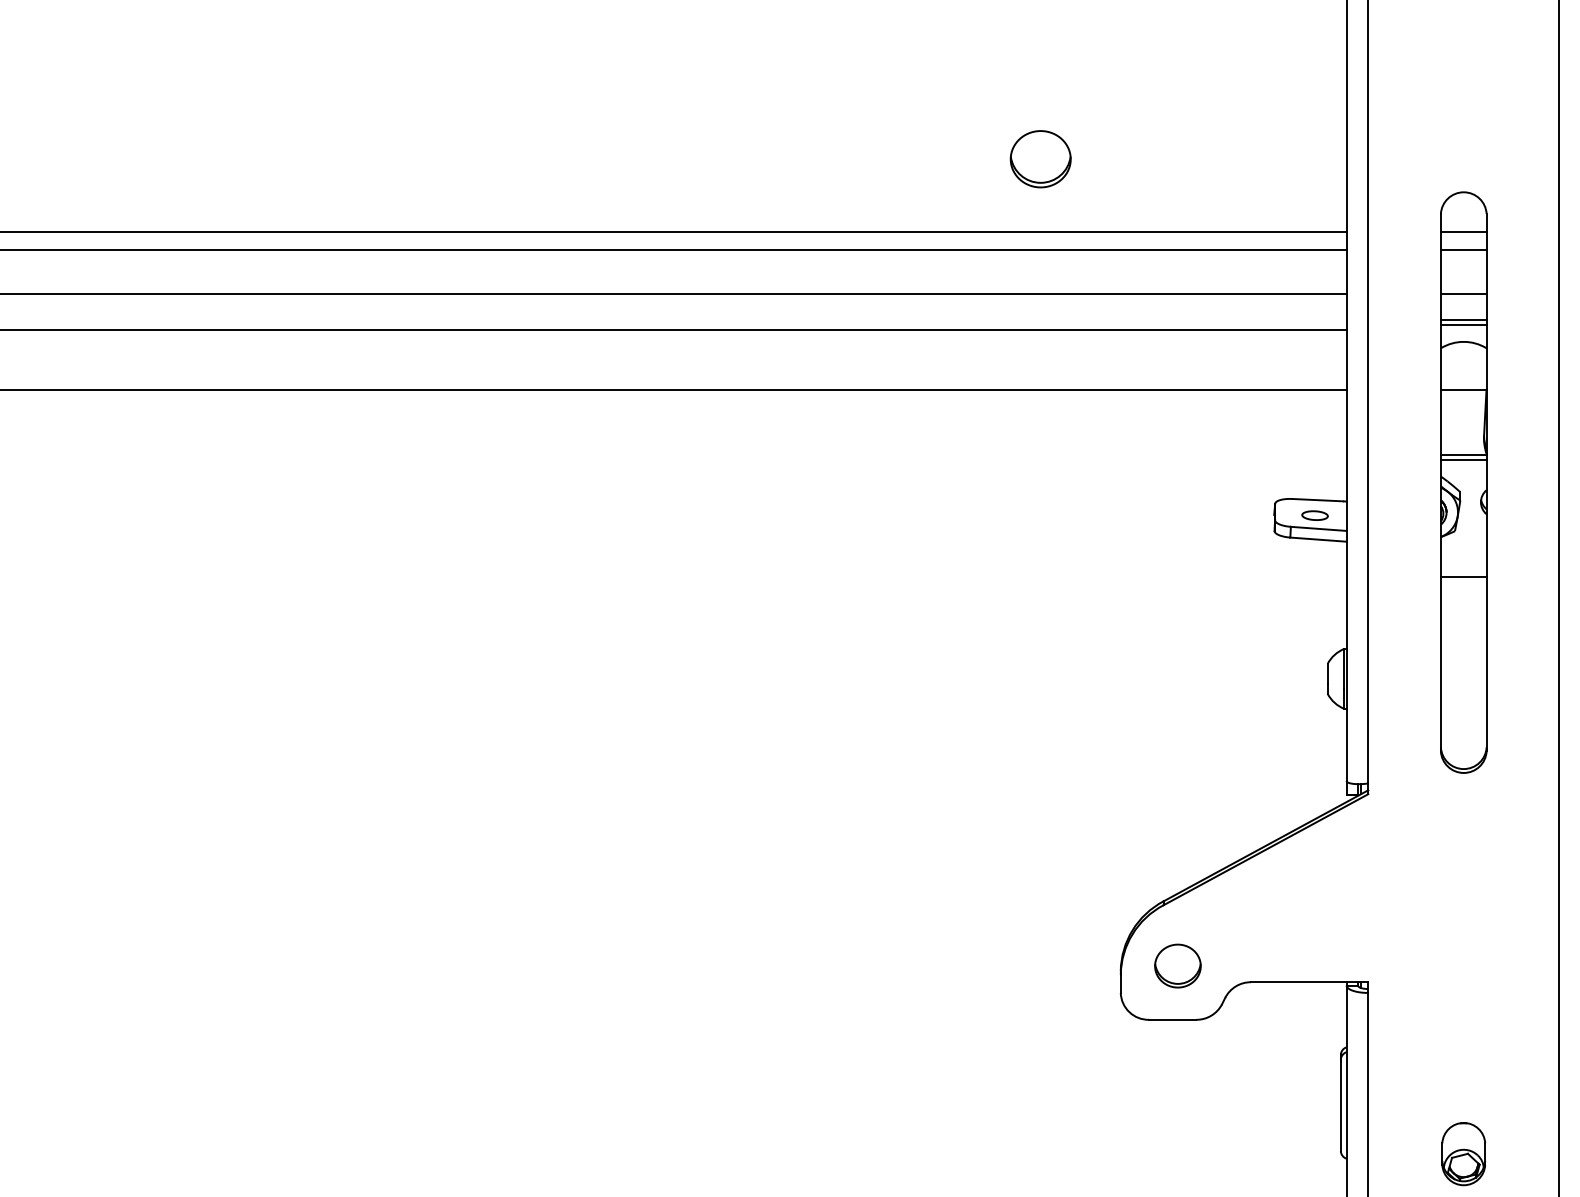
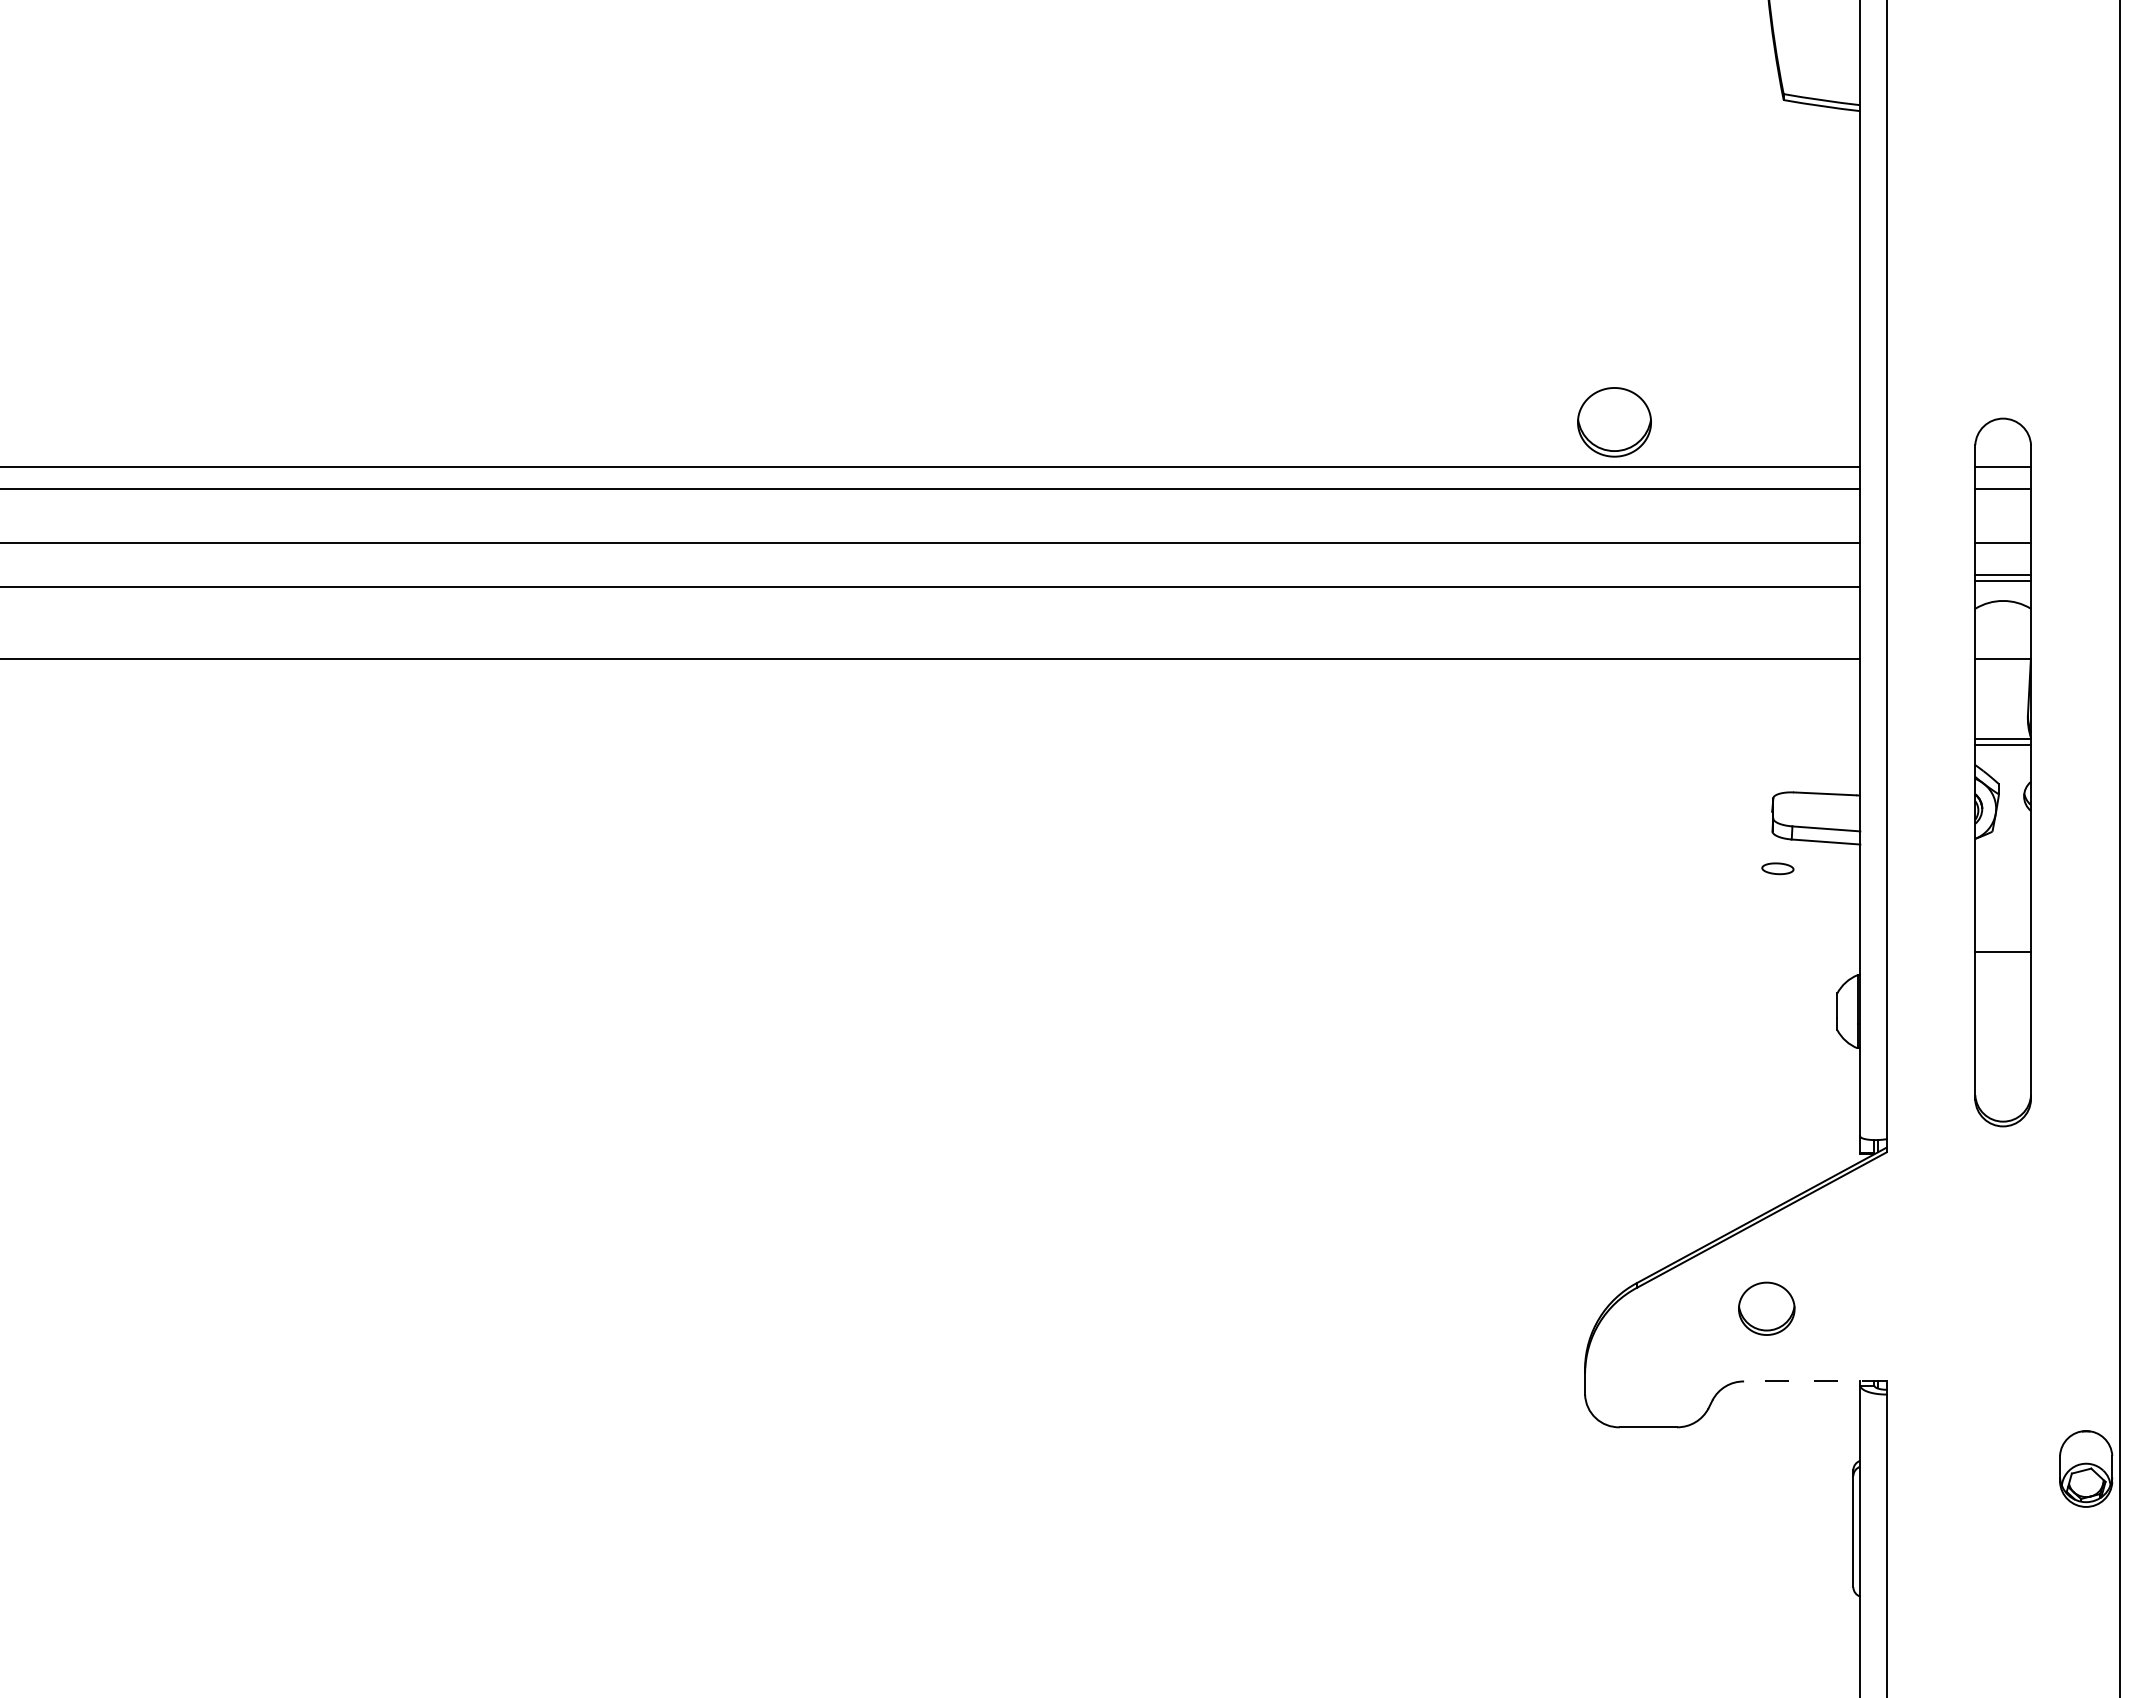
part: (1040, 159) -> (1614, 422), moved
part: (1314, 515) -> (1777, 868), moved
line: (1464, 577) -> (2003, 952), moved
part: (1177, 965) -> (1766, 1308), moved
line: (1308, 982) -> (1814, 1381), solid -> dashed
part: (1464, 1153) -> (2086, 1468), moved

